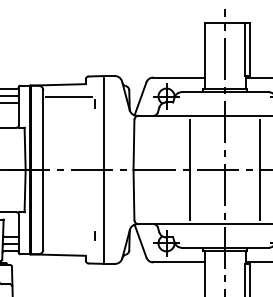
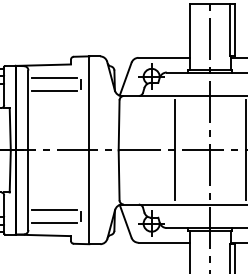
line: (69, 110) -> (54, 90), added
line: (69, 229) -> (54, 209), added
line: (69, 242) -> (54, 222), added

